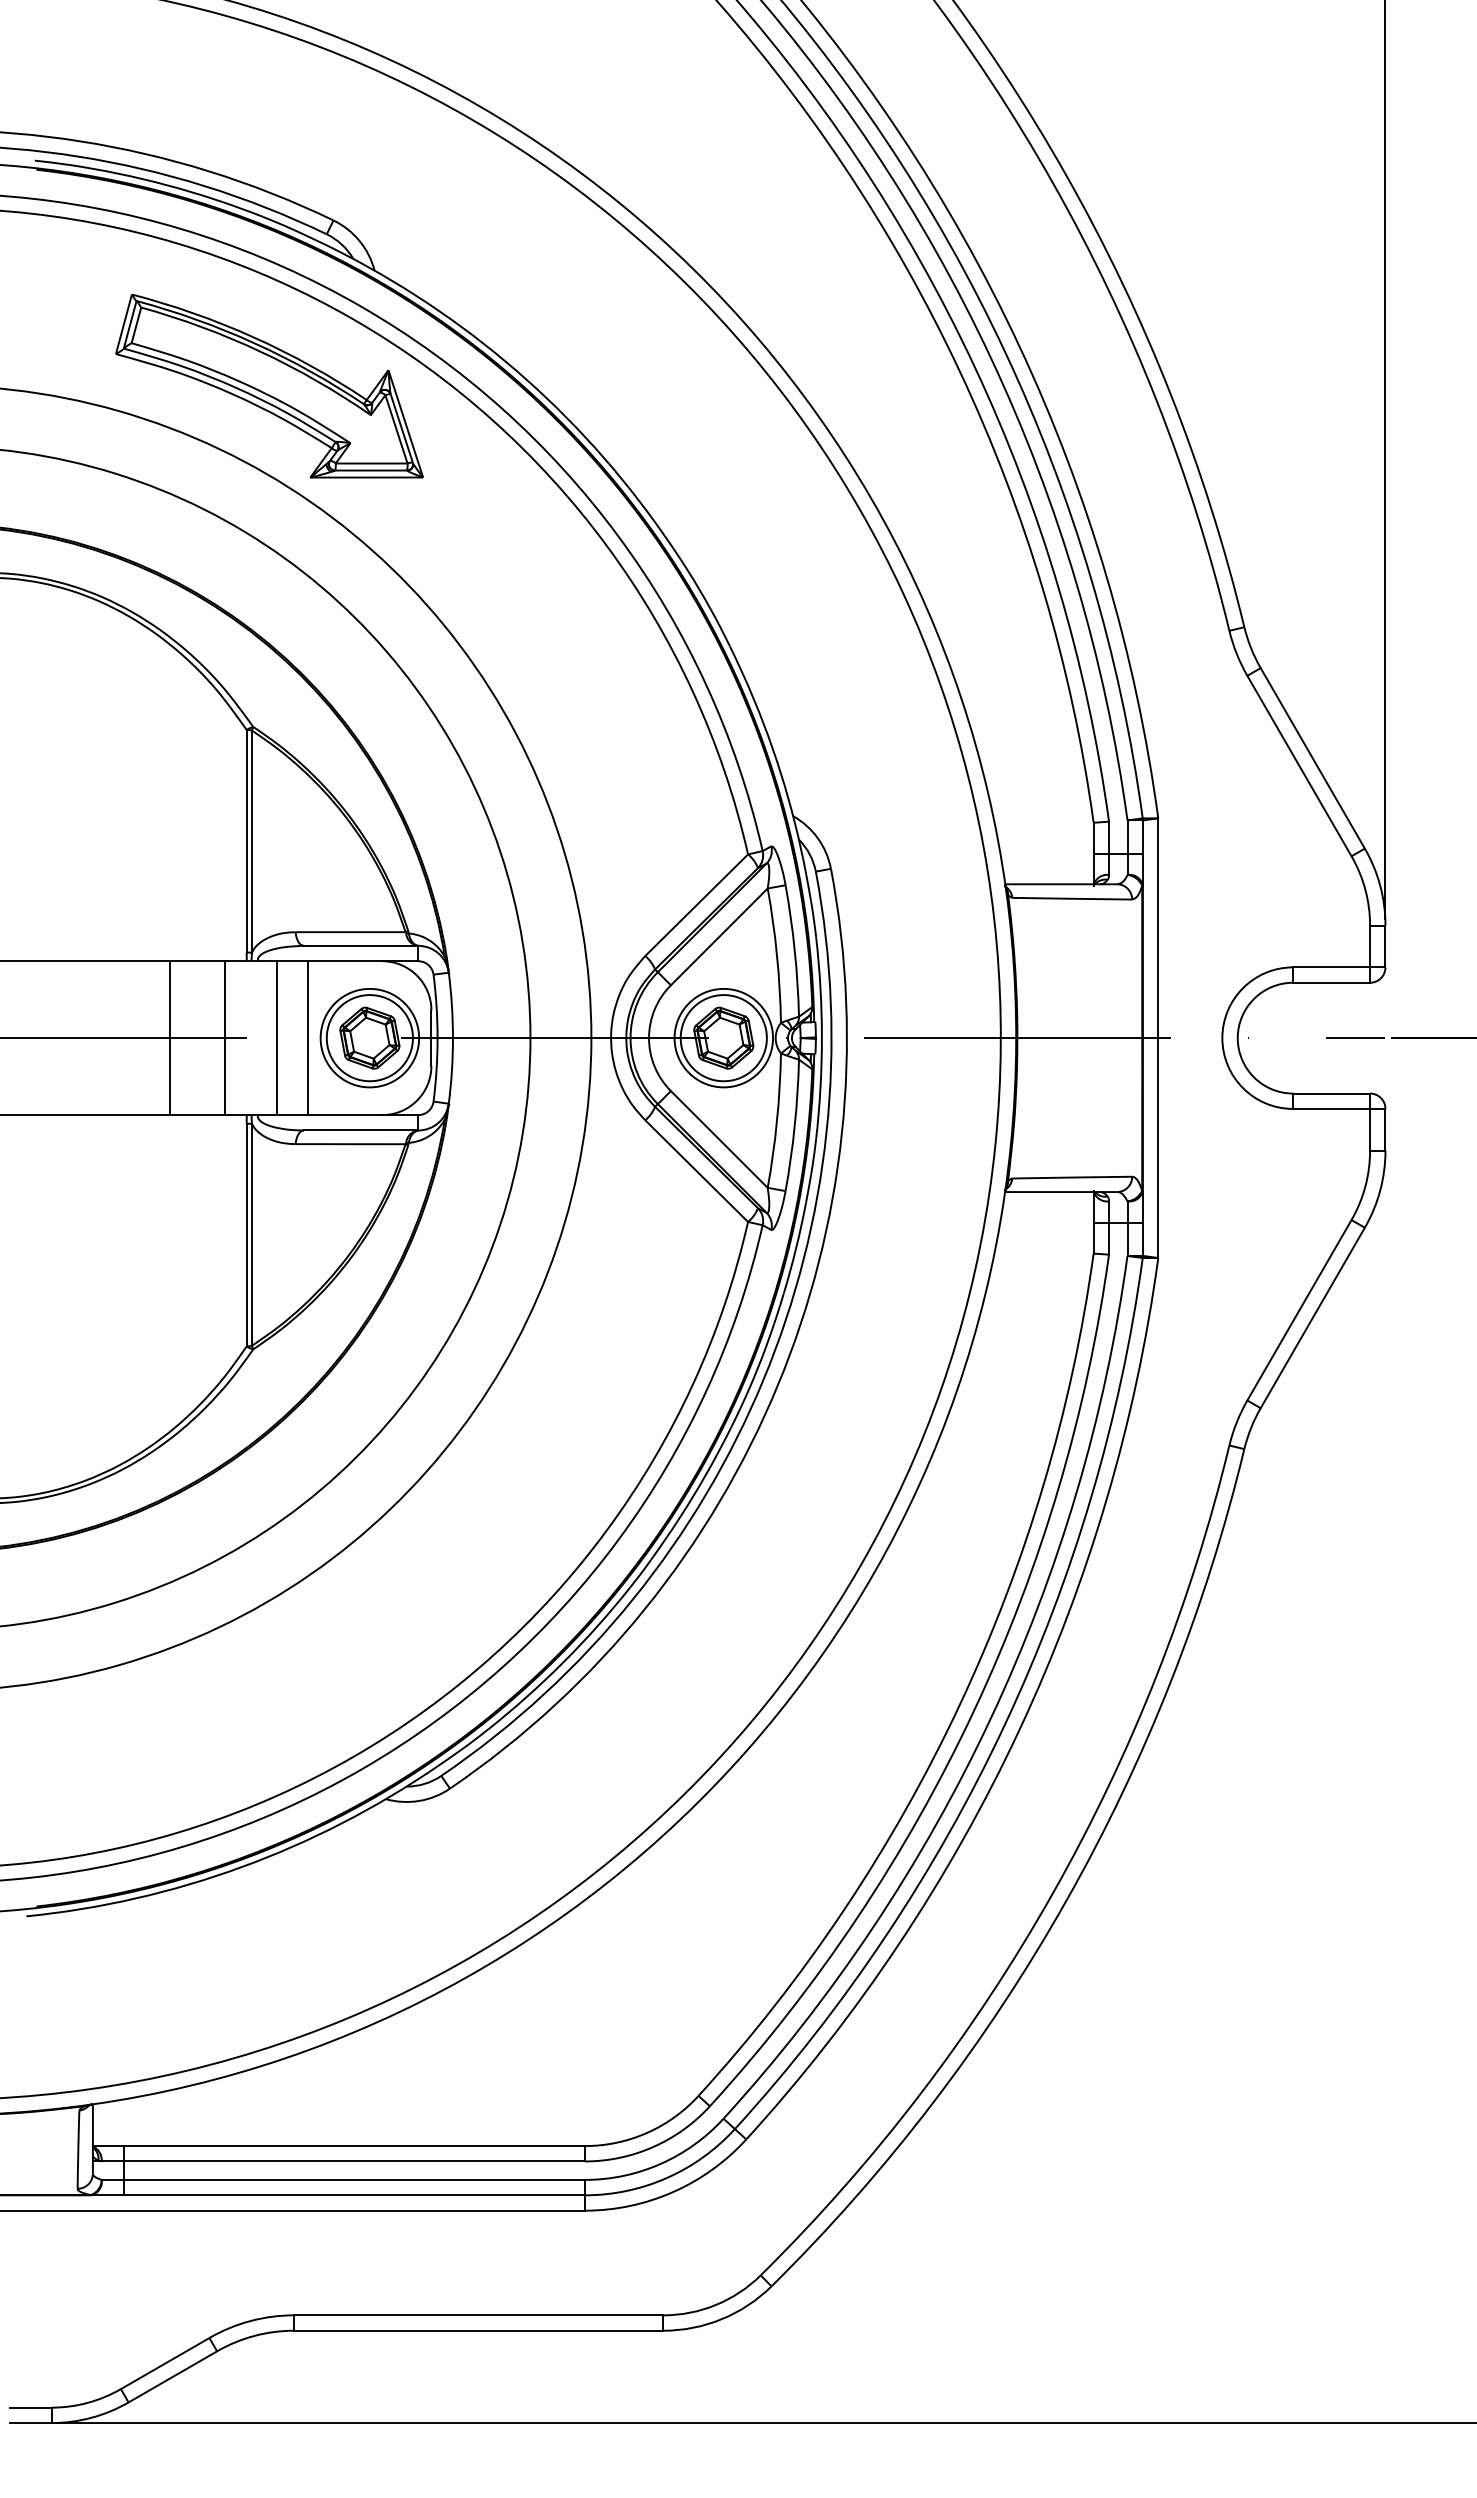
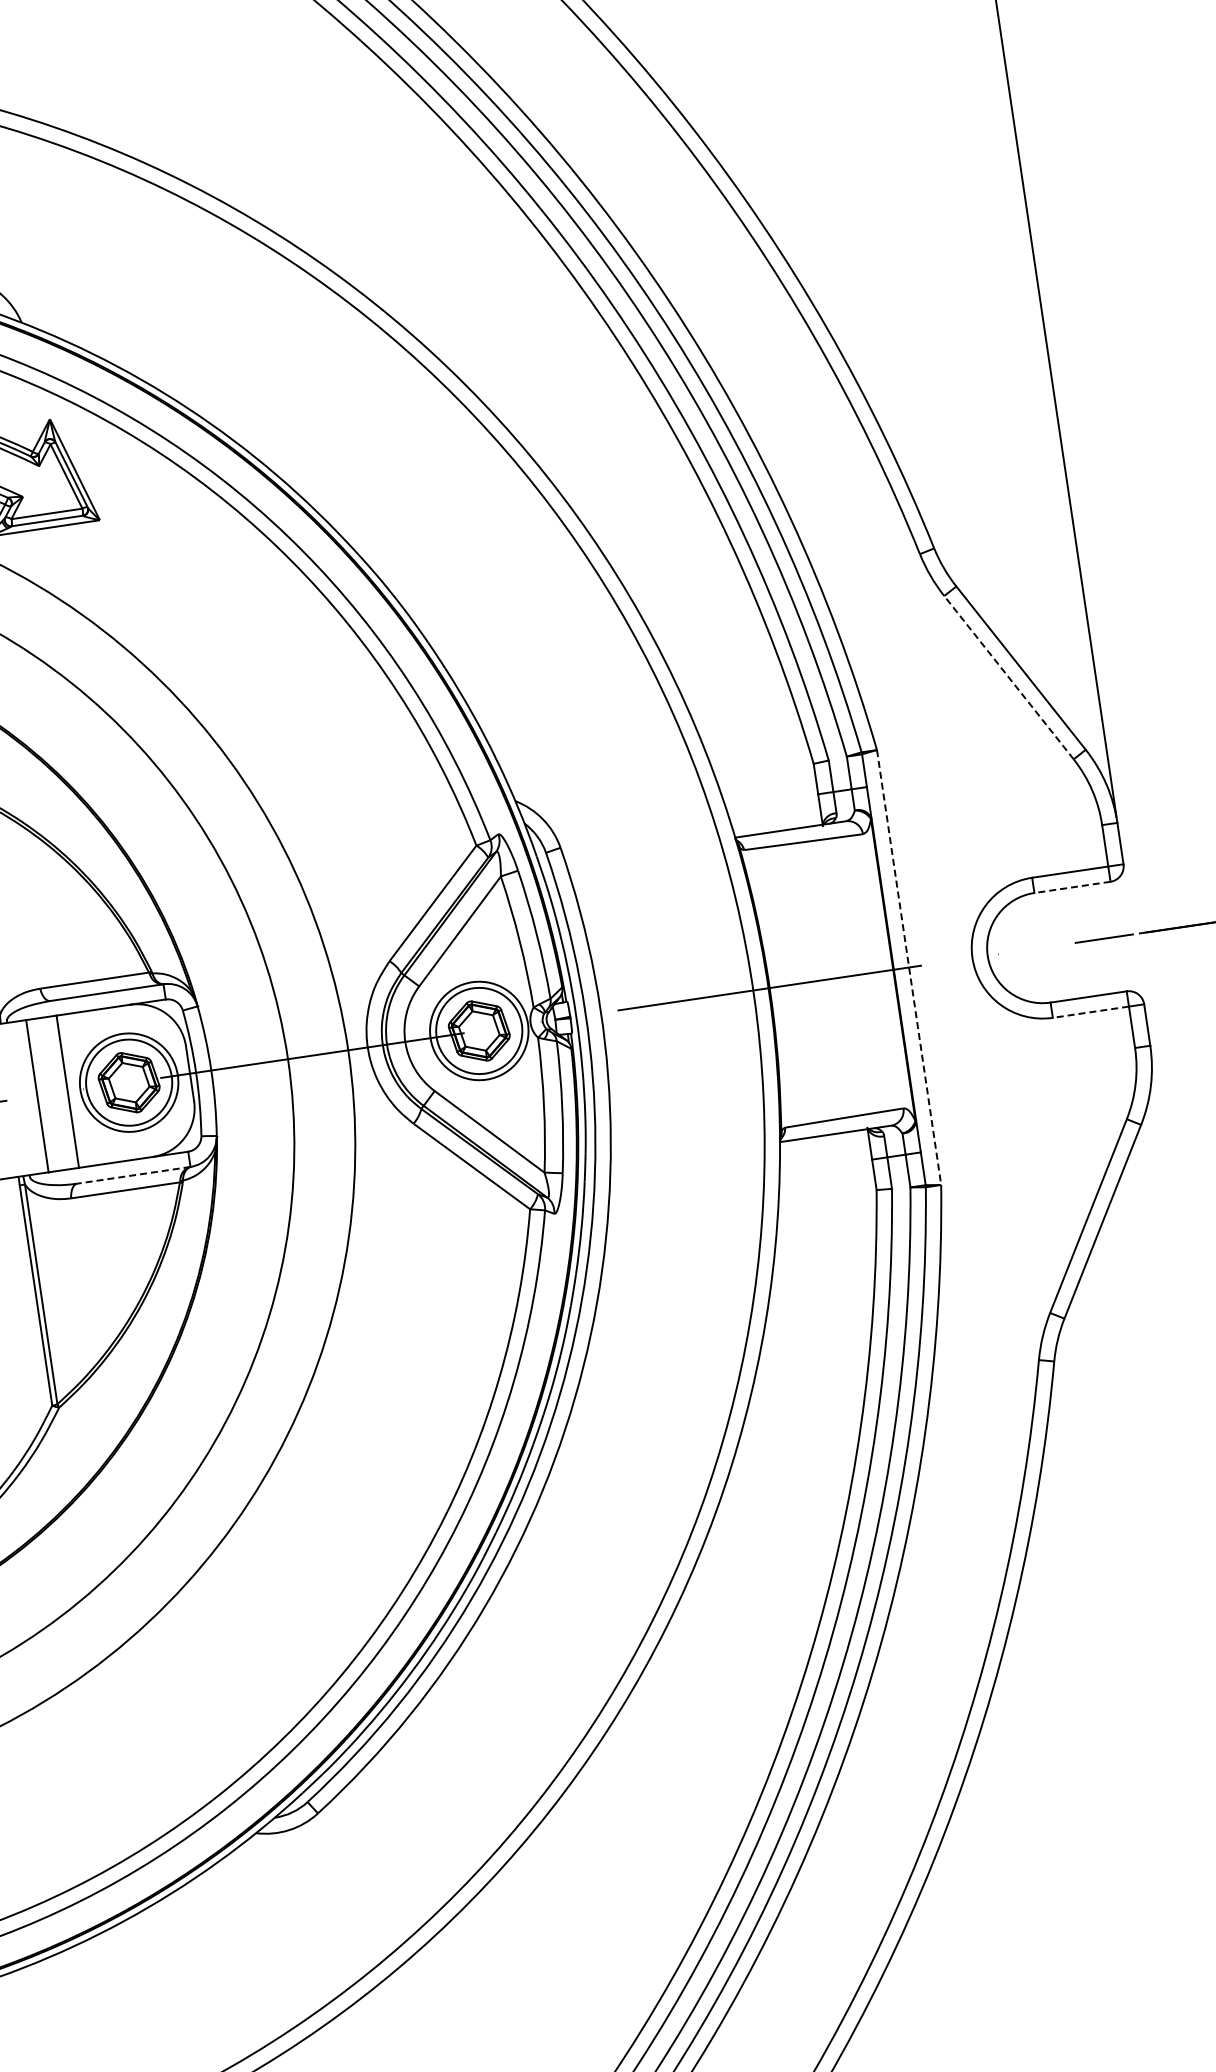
line: (1299, 765) -> (1008, 677), solid -> dashed
line: (1331, 982) -> (1072, 887), solid -> dashed
line: (1158, 1038) -> (909, 967), solid -> dashed
line: (1331, 1108) -> (1090, 1011), solid -> dashed
line: (360, 1130) -> (133, 1175), solid -> dashed

